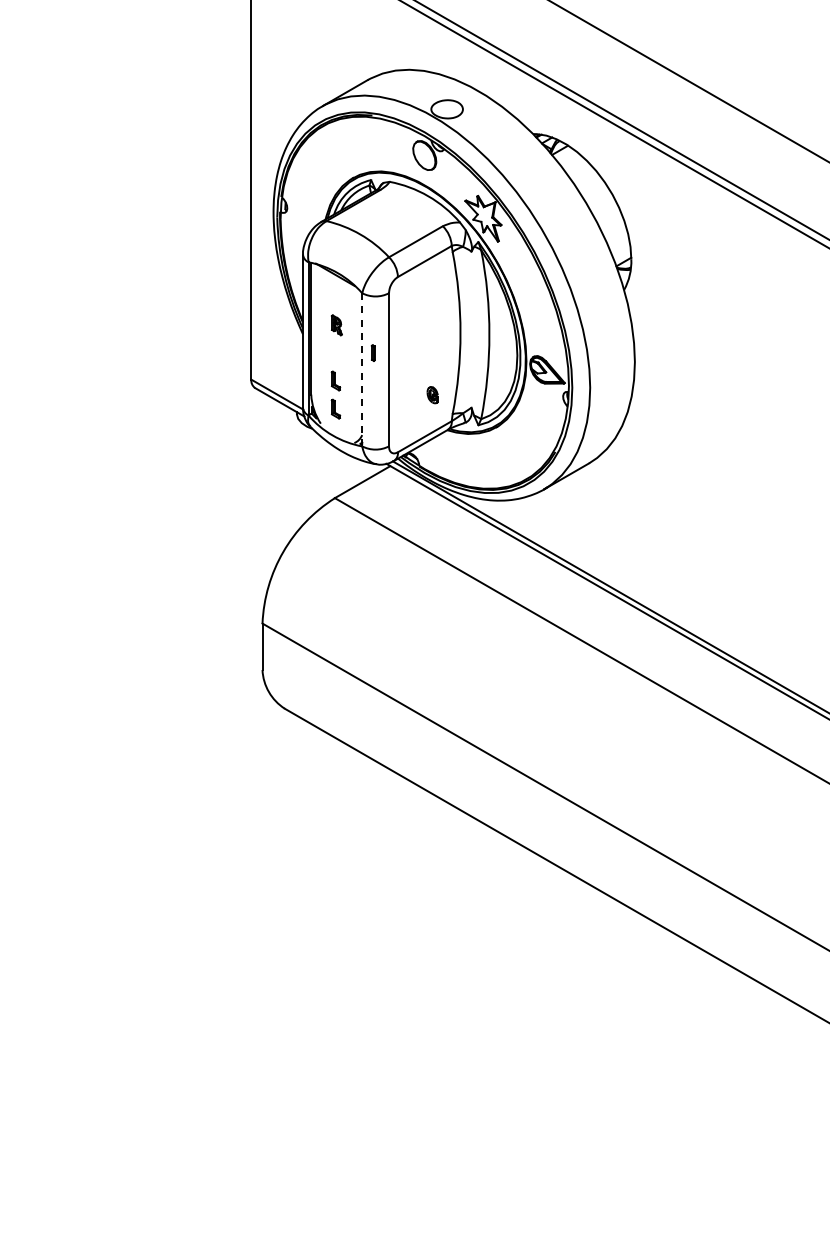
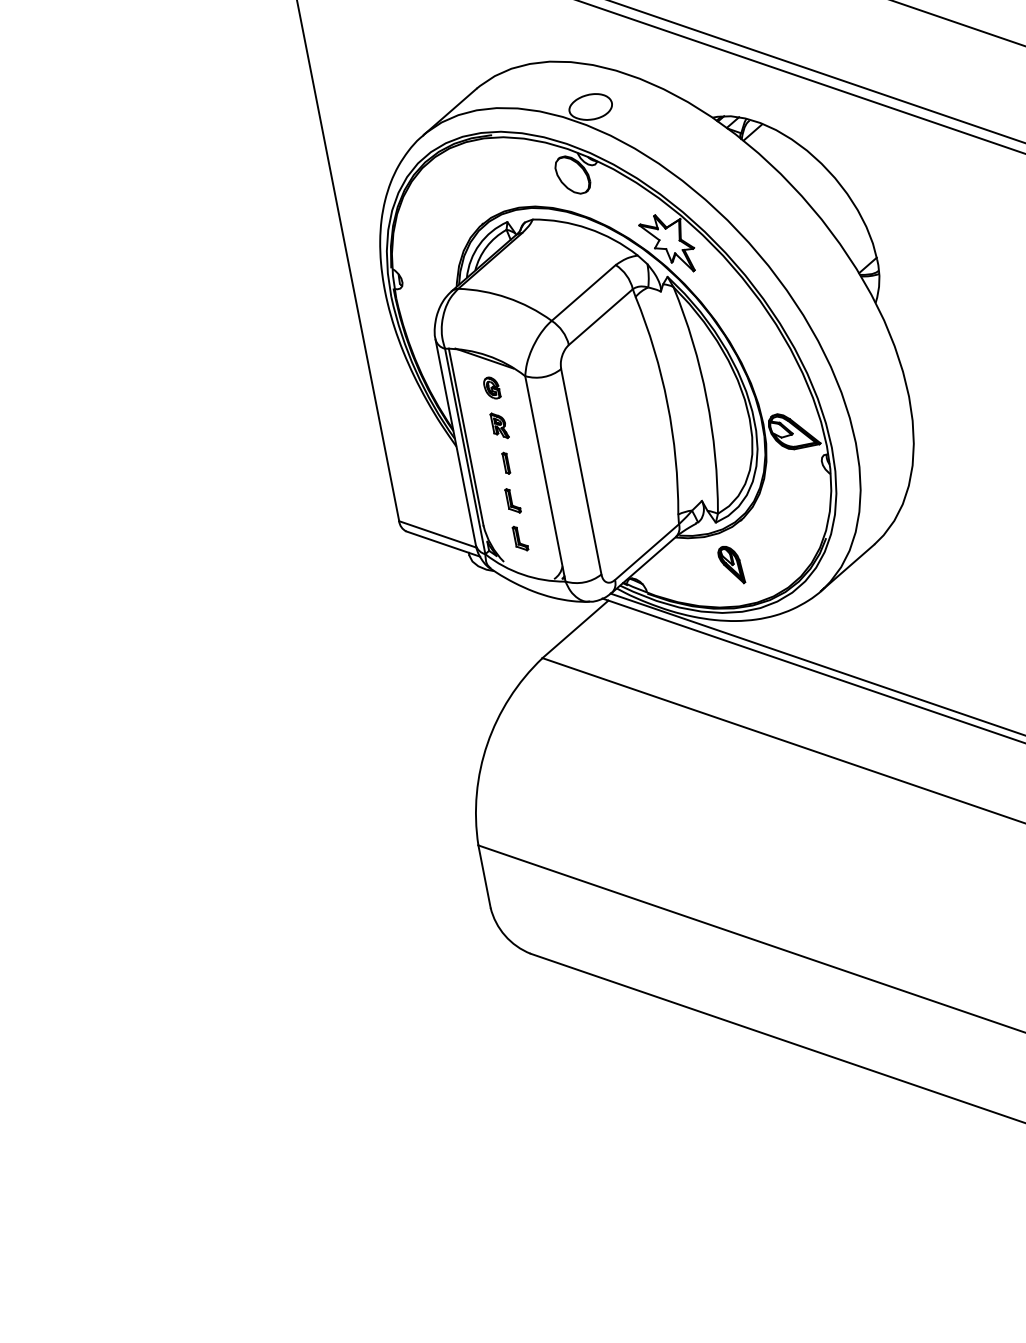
part: (372, 352) -> (504, 462), moved
line: (362, 369) -> (545, 478), dashed -> solid
part: (432, 395) -> (491, 388), moved
part: (483, 457) -> (731, 564), added

